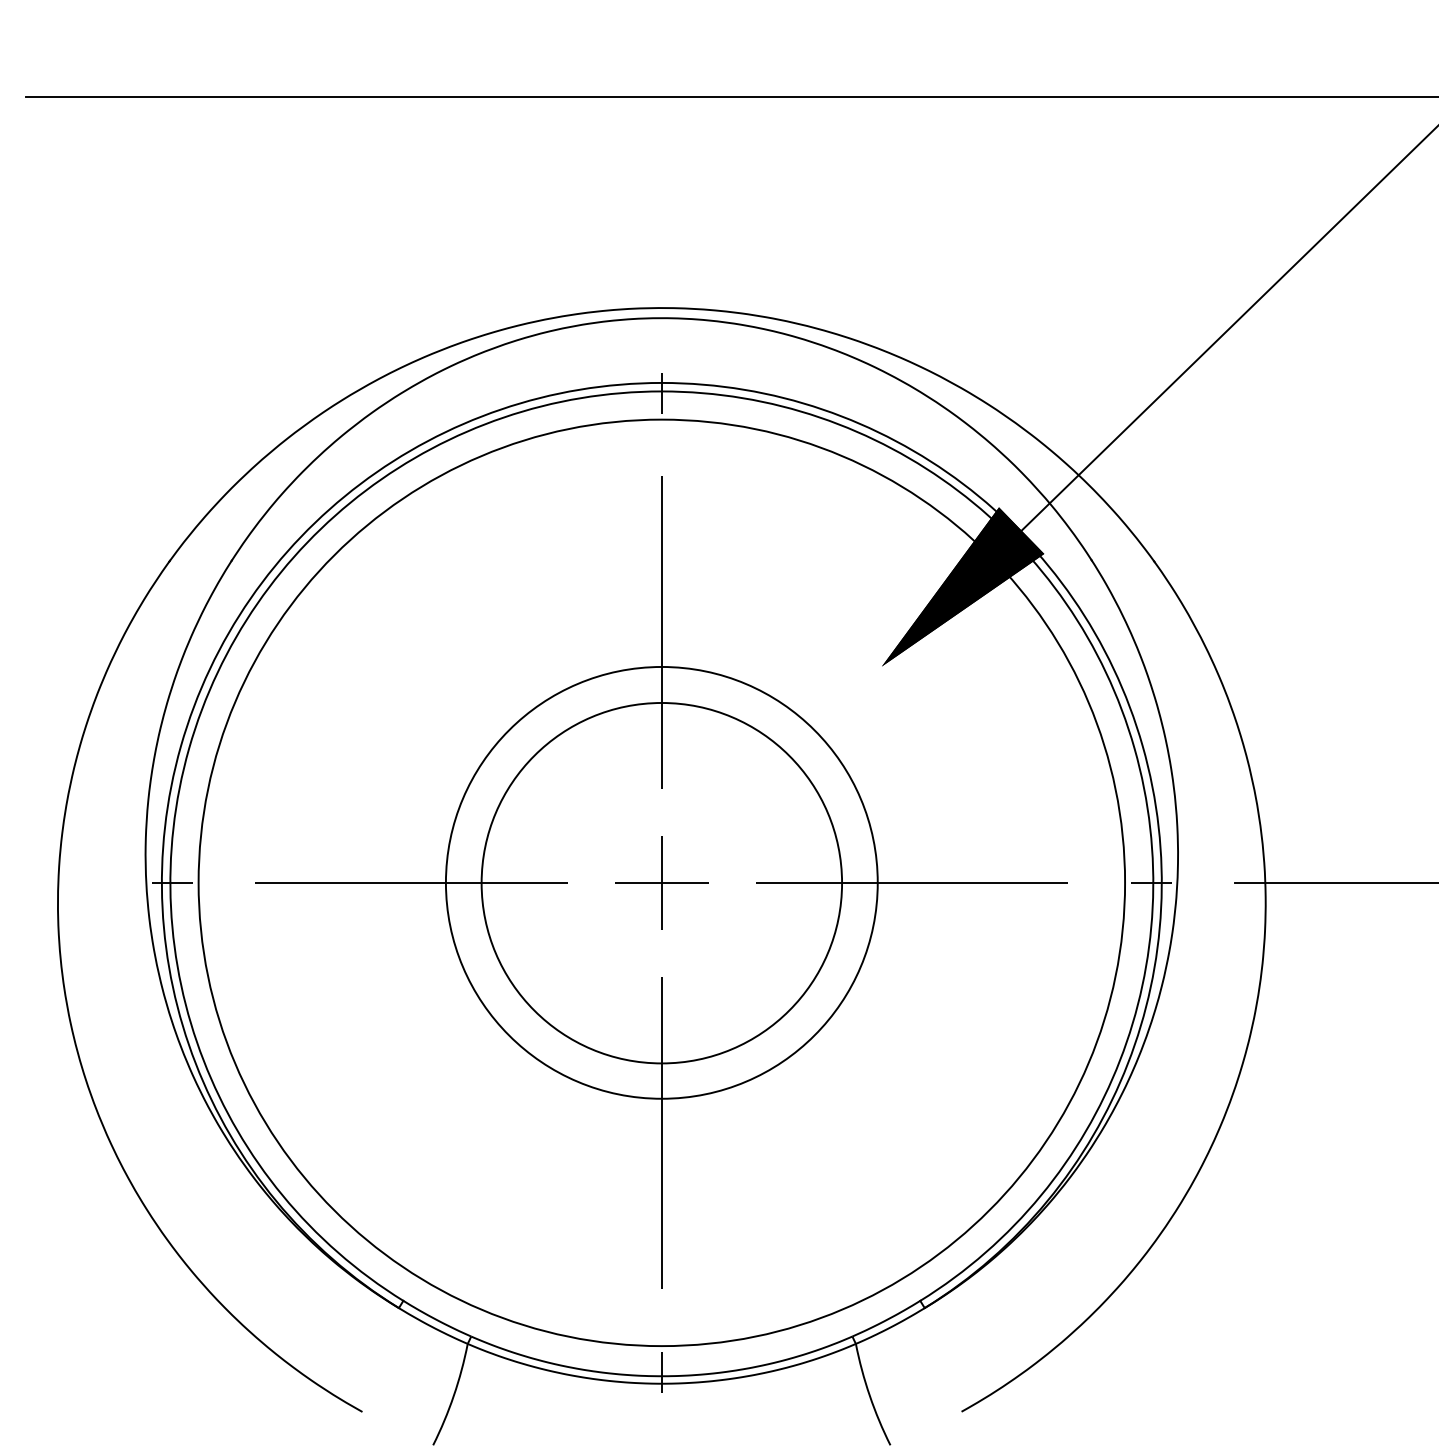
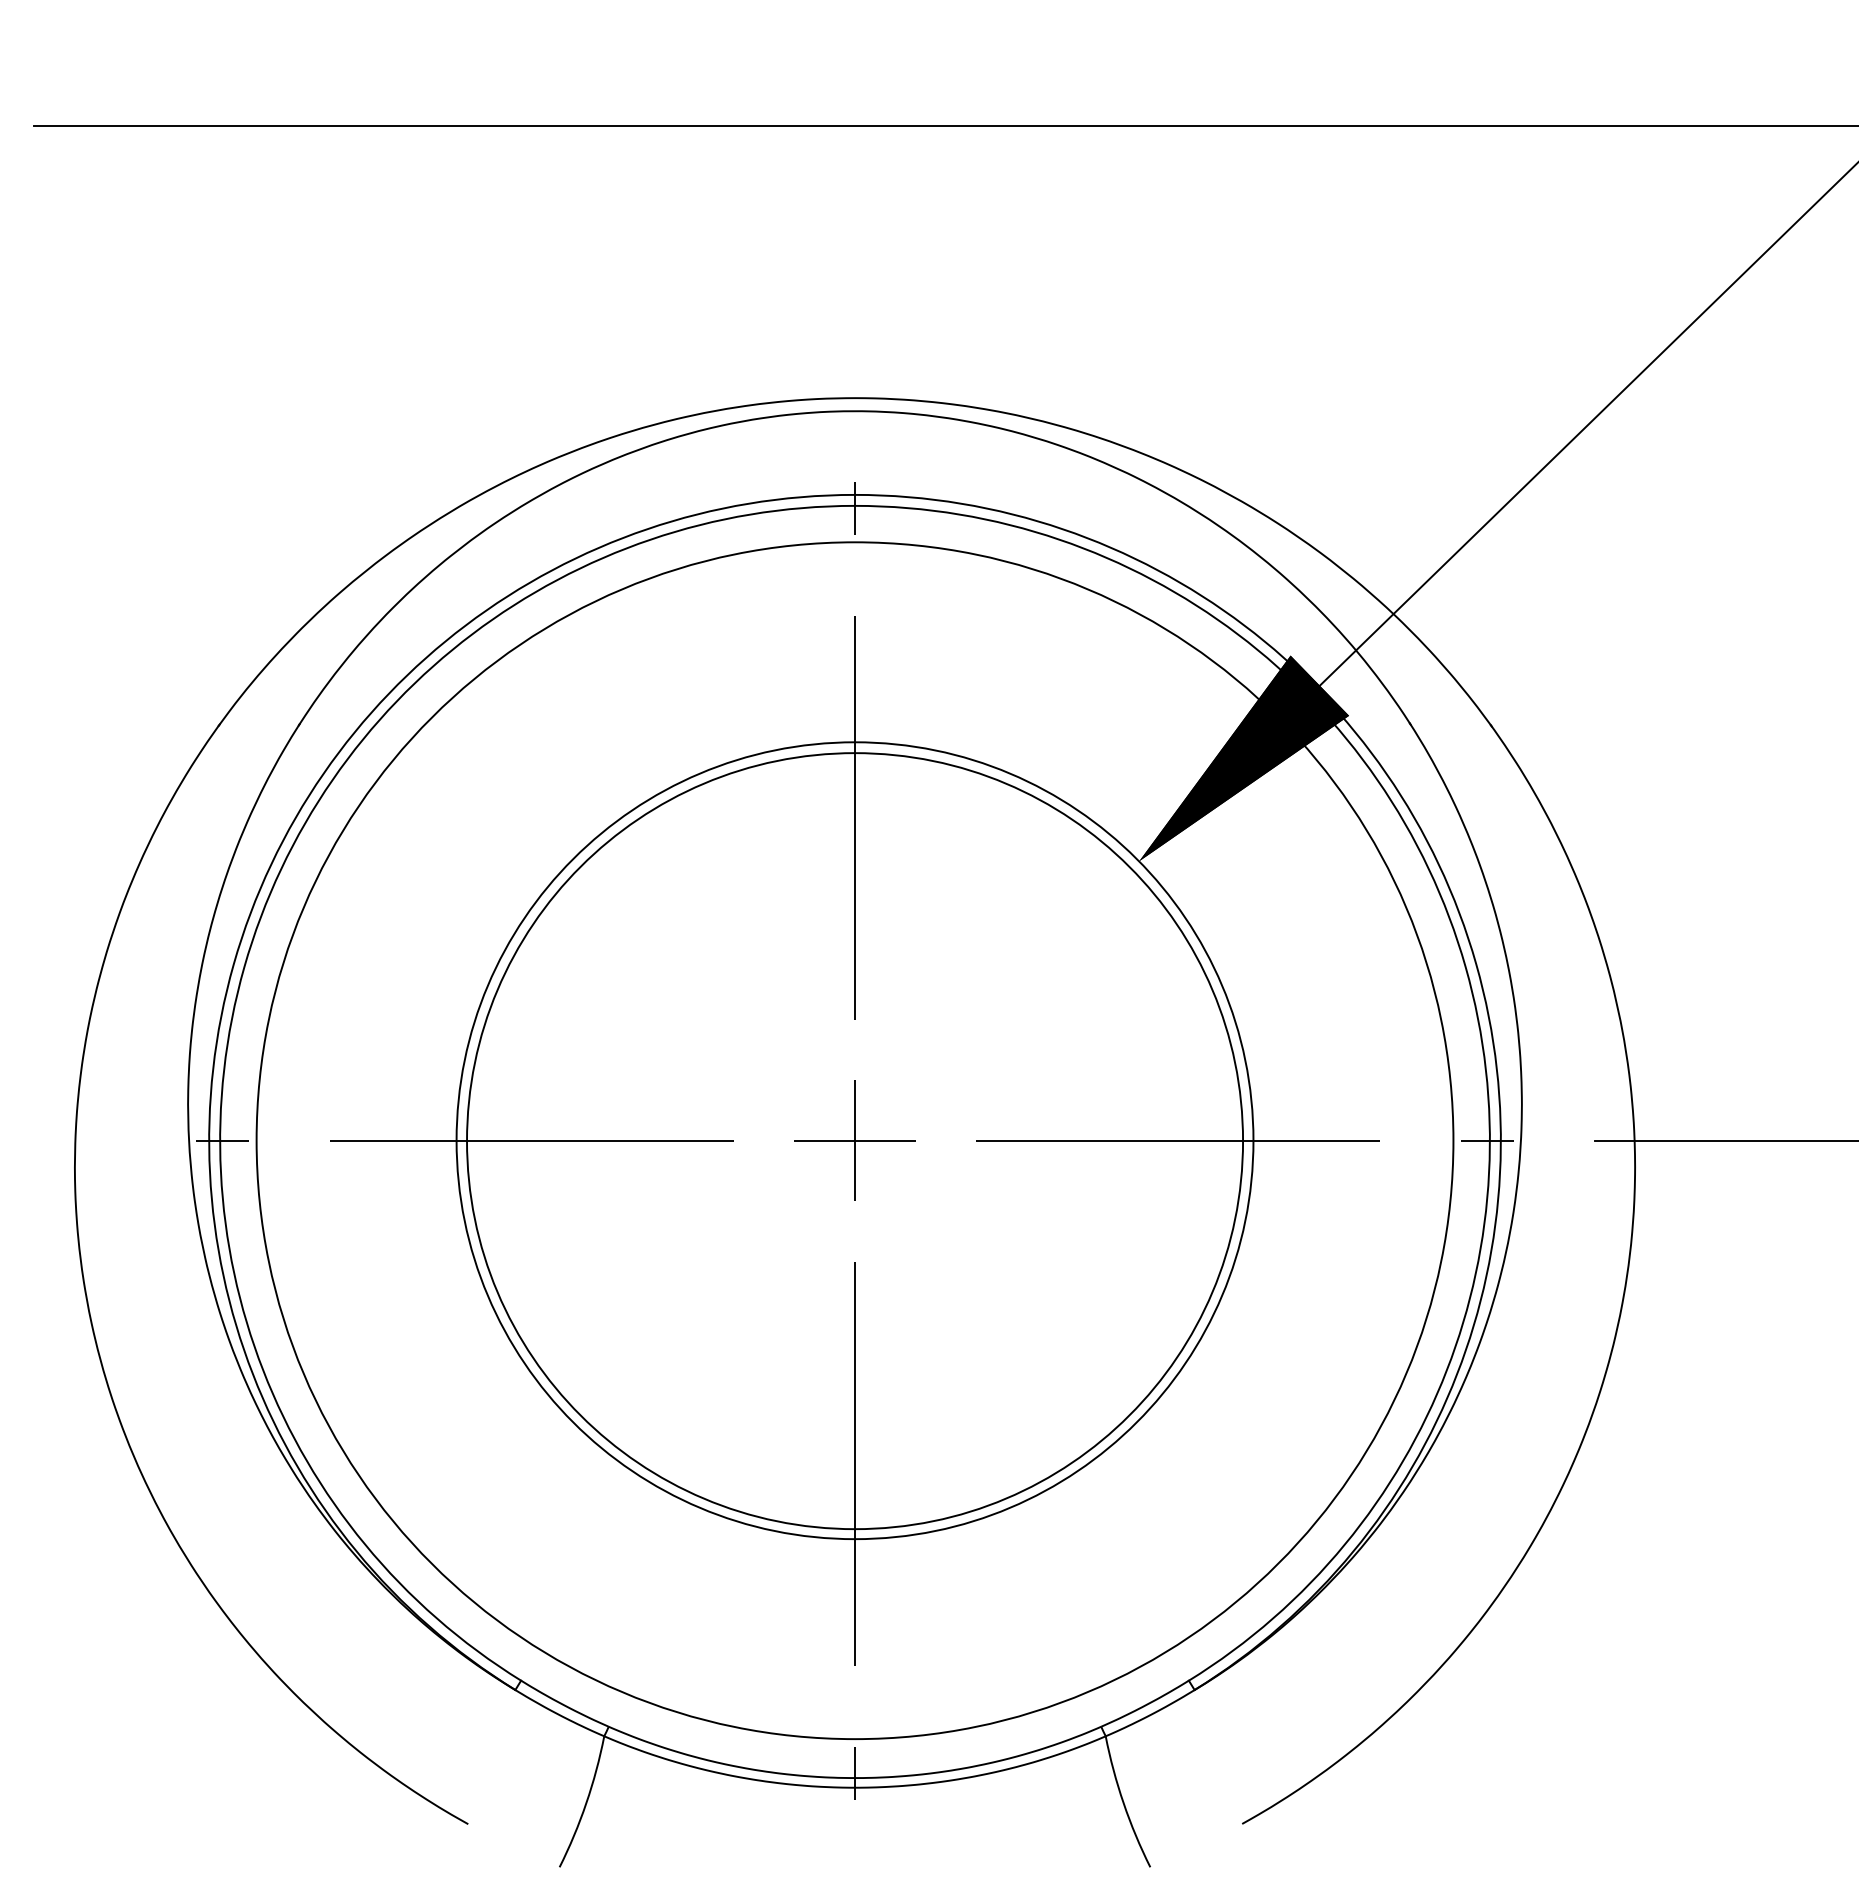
circle: (661, 882) -> (854, 1140), size x1.43
circle: (662, 883) -> (855, 1141), size x1.67

